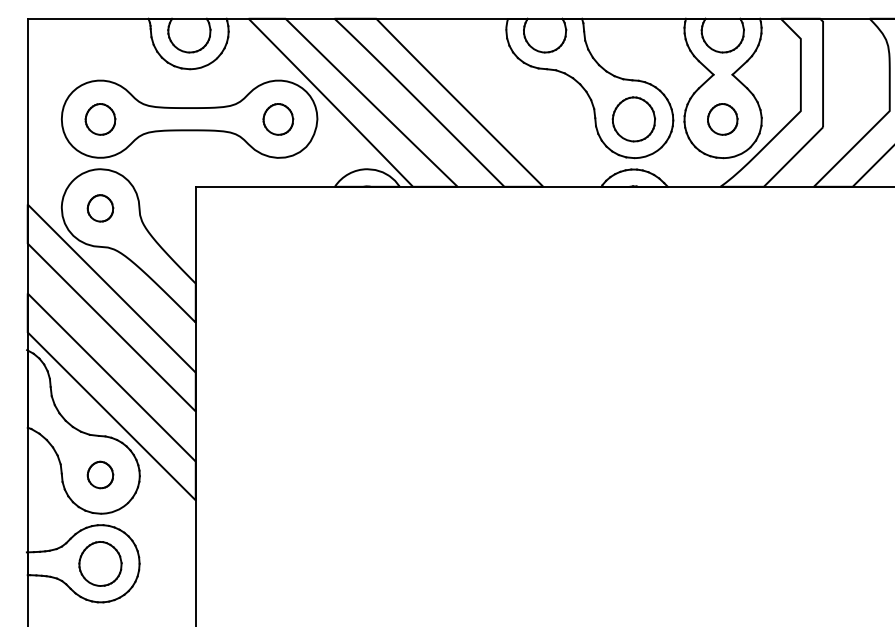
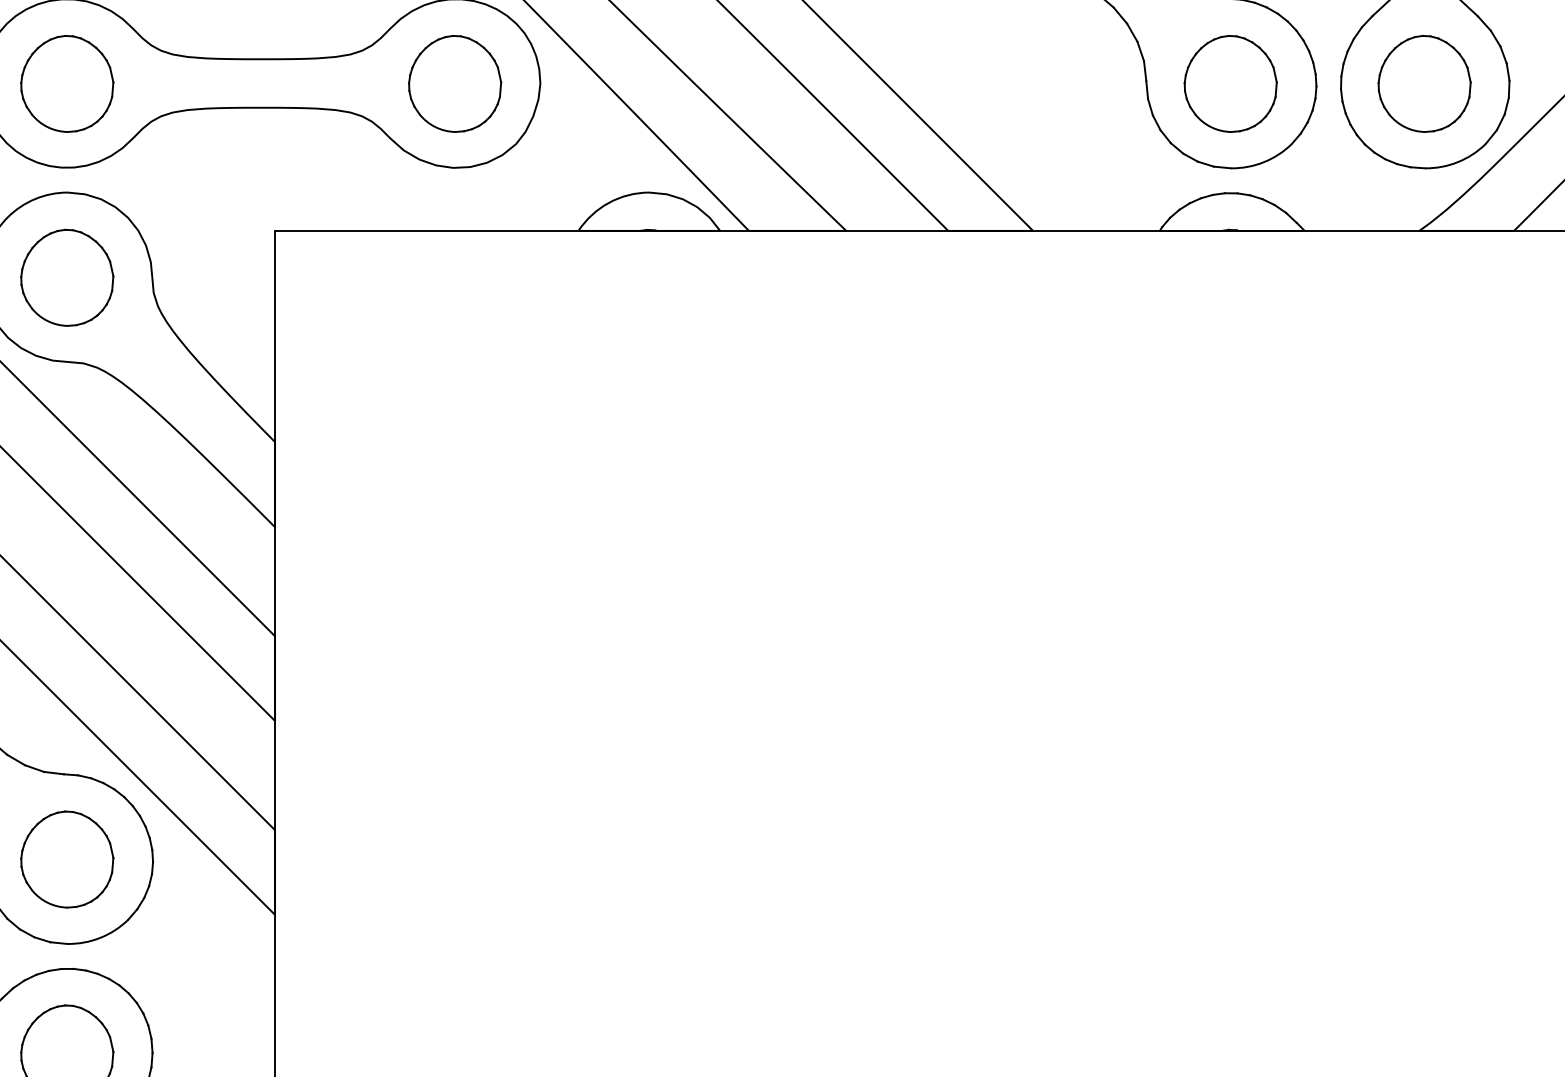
part: (100, 119) -> (67, 84), size x1.43
part: (278, 119) -> (455, 84), size x1.43
part: (722, 119) -> (1423, 84), size x1.43
part: (100, 208) -> (67, 278), size x1.67
part: (100, 474) -> (67, 858), size x1.67

